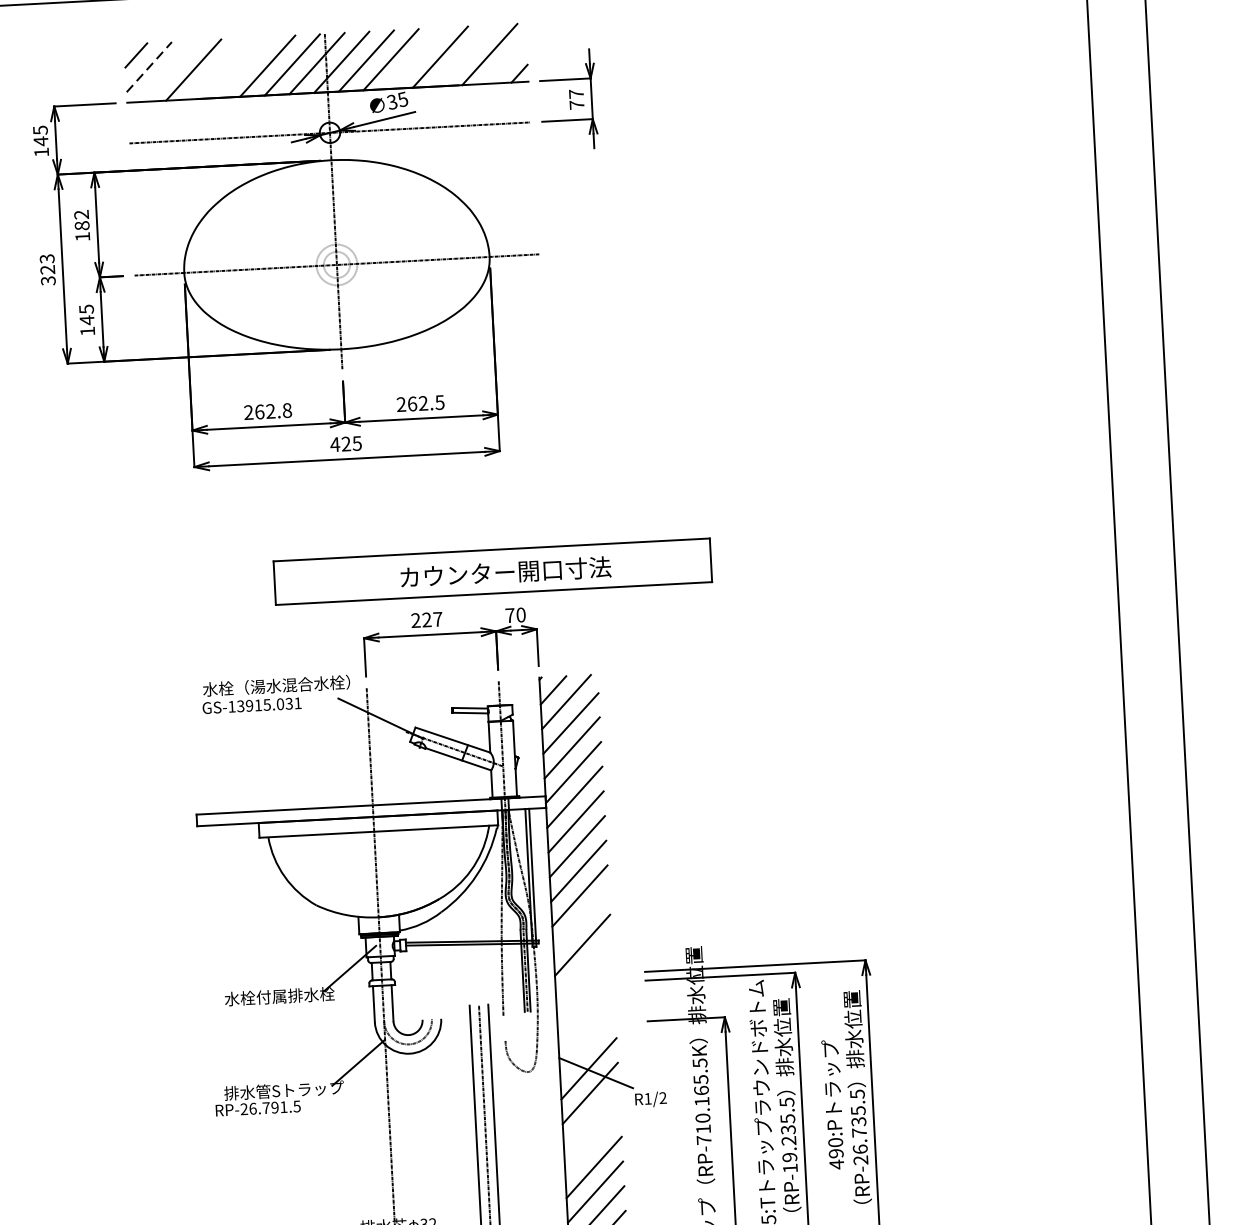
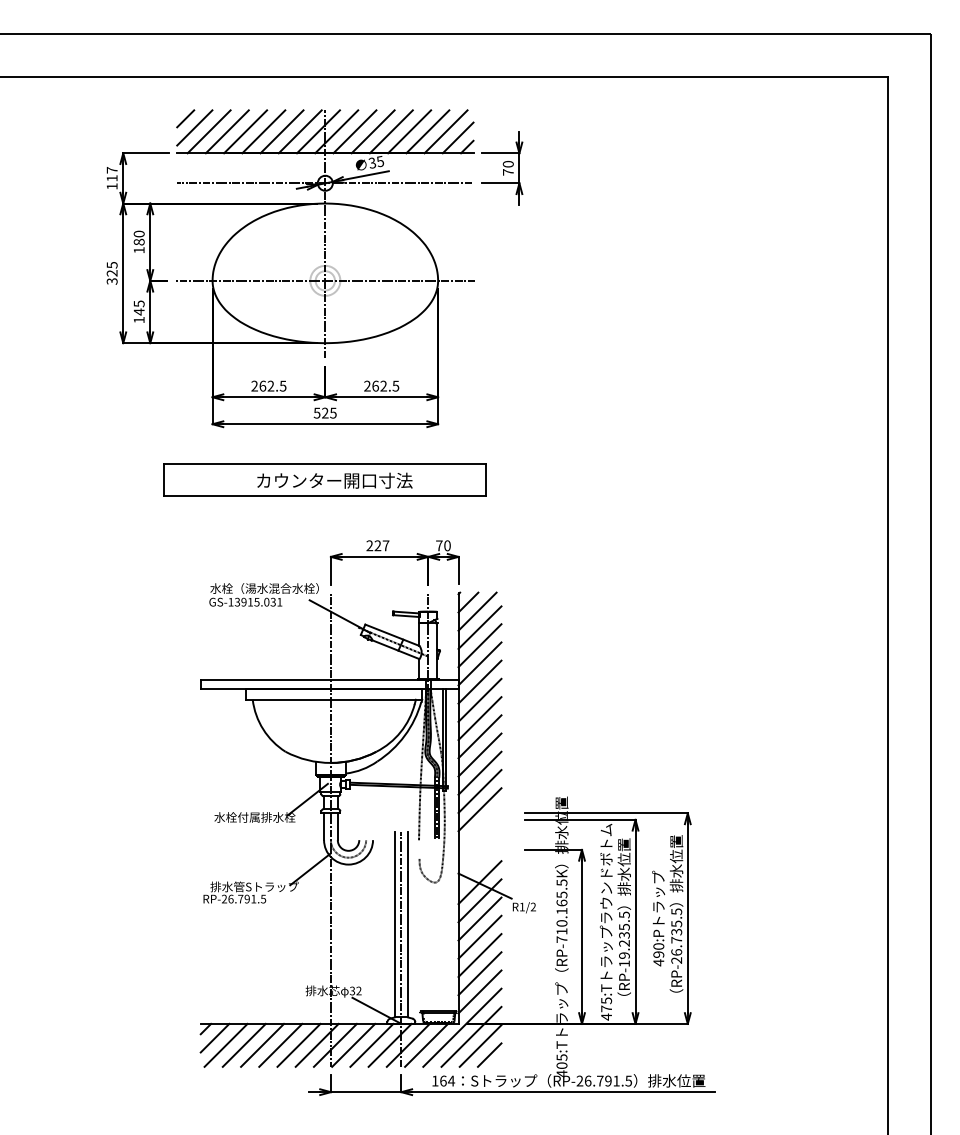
line: (464, 55) -> (427, 131), added
line: (414, 58) -> (390, 131), added
line: (505, 61) -> (457, 137), added
line: (148, 66) -> (194, 127), dashed -> solid
line: (242, 67) -> (263, 131), added
line: (218, 68) -> (245, 131), added
line: (168, 70) -> (208, 131), added
text: (575, 93) -> (507, 163), 77 -> 70
text: (39, 136) -> (111, 174), 145 -> 117
text: (80, 214) -> (138, 233), 182 -> 180
text: (46, 259) -> (111, 265), 323 -> 325
text: (286, 409) -> (282, 385), 262.8 -> 262.5
text: (334, 443) -> (316, 412), 425 -> 525
part: (491, 571) -> (324, 479), moved
line: (580, 919) -> (479, 772), added
line: (583, 969) -> (479, 809), added
line: (590, 1117) -> (479, 918), added
line: (592, 1141) -> (479, 936), added

